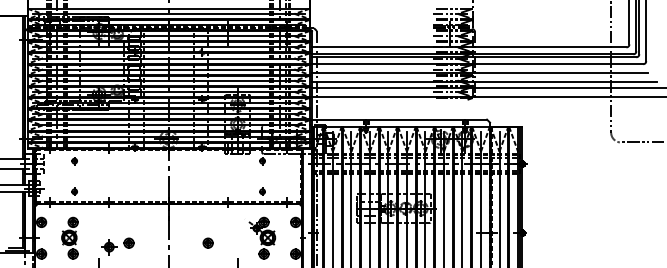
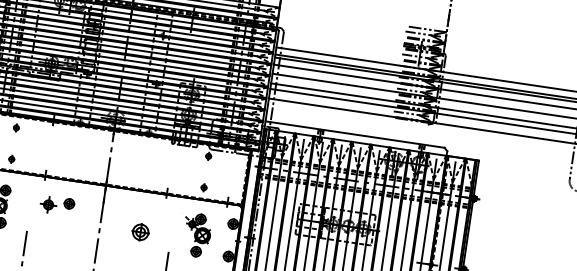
part: (207, 242) -> (140, 231), size x1.6
part: (117, 246) -> (57, 205), moved

